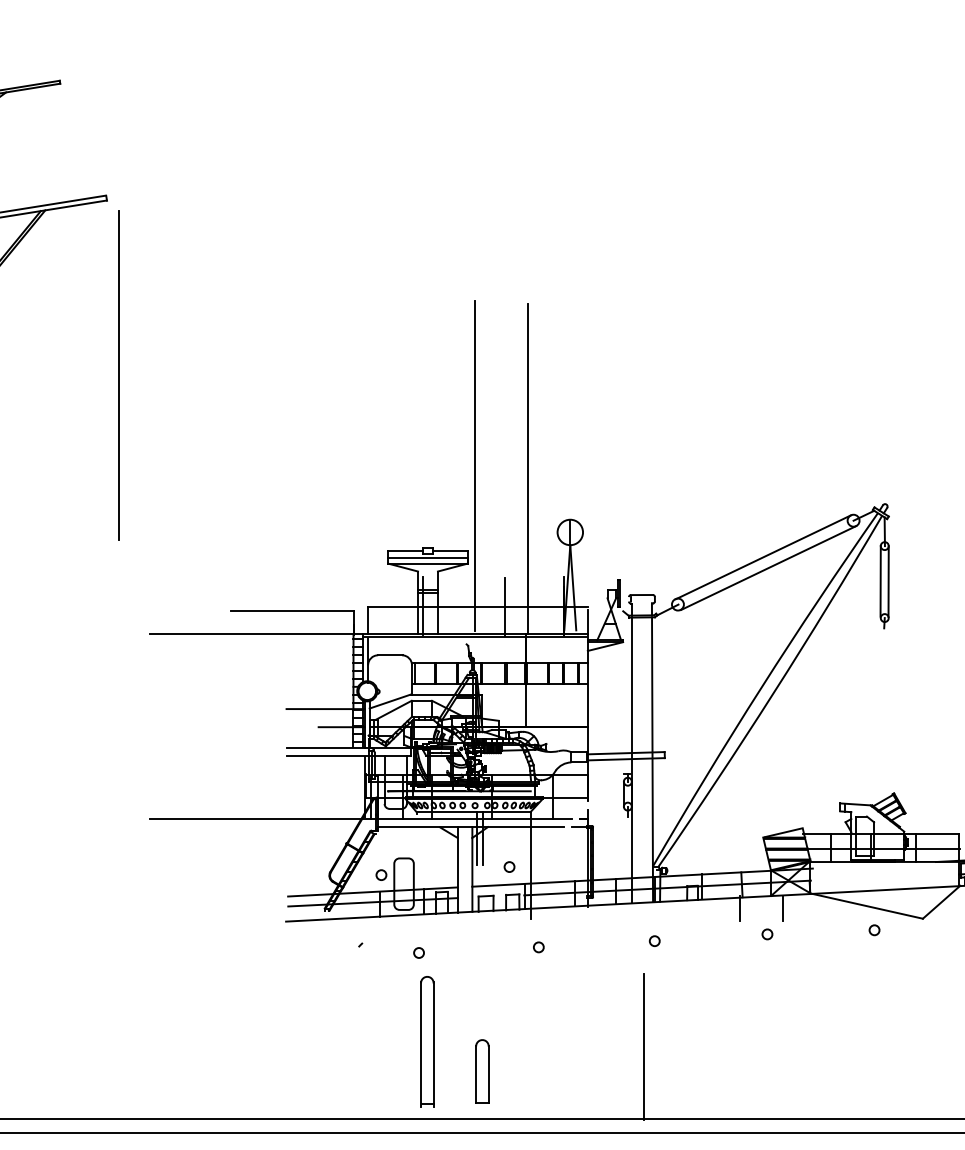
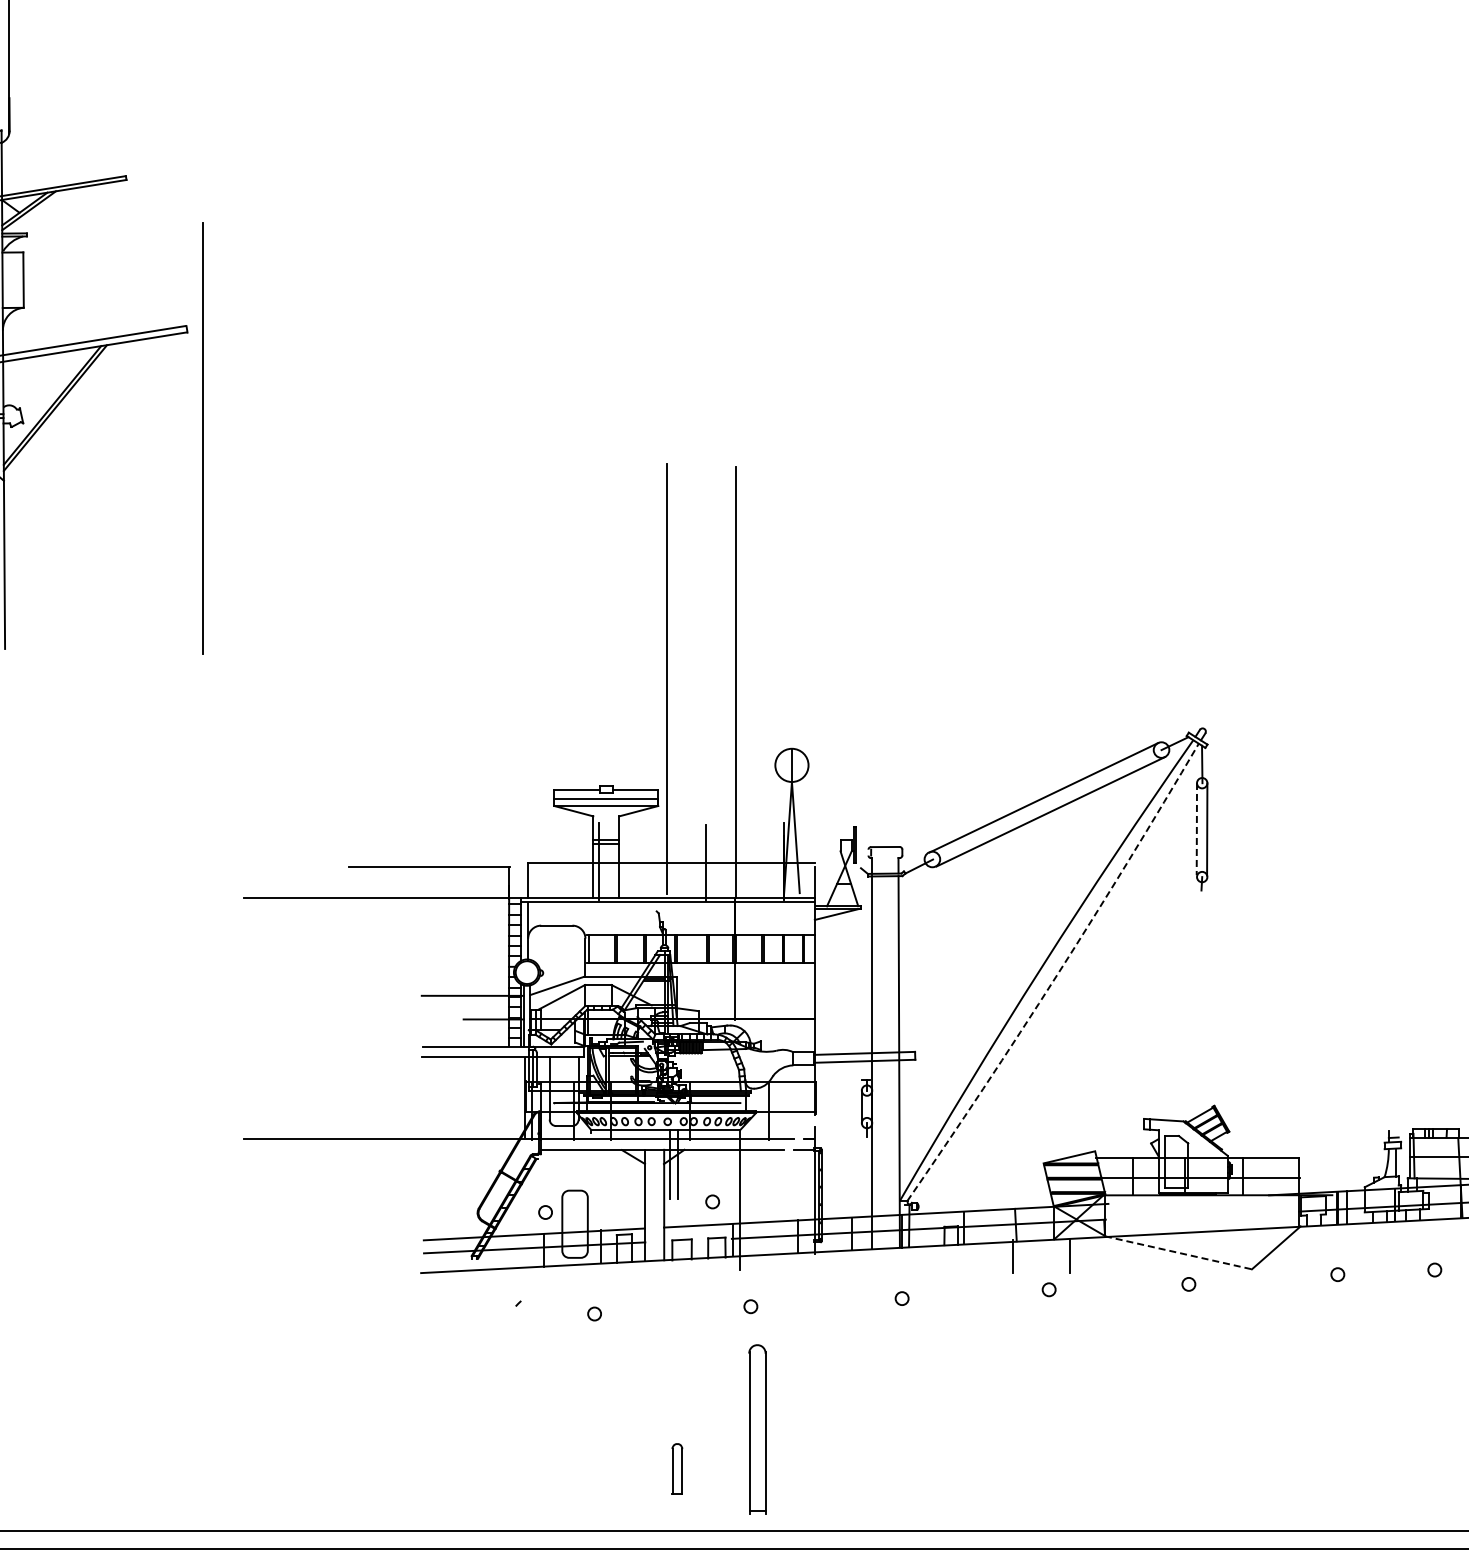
line: (118, 375) -> (202, 438), moved
line: (880, 581) -> (1196, 829), solid -> dashed
arc: (773, 693) -> (1057, 975), solid -> dashed
line: (866, 905) -> (1178, 1252), solid -> dashed
part: (427, 1041) -> (757, 1429), moved
line: (644, 1046) -> (888, 1436), removed
part: (482, 1071) -> (677, 1468), size x0.6

